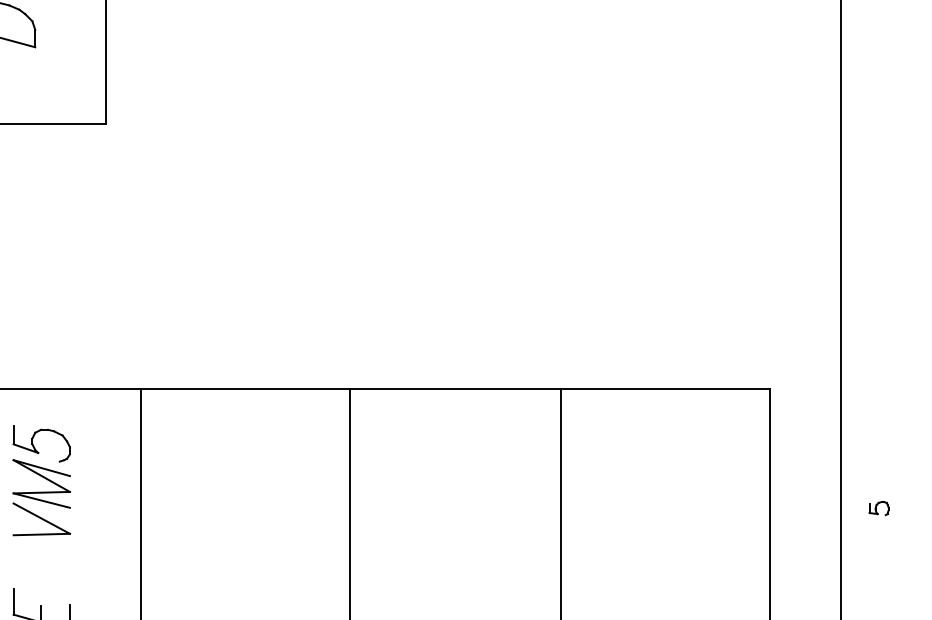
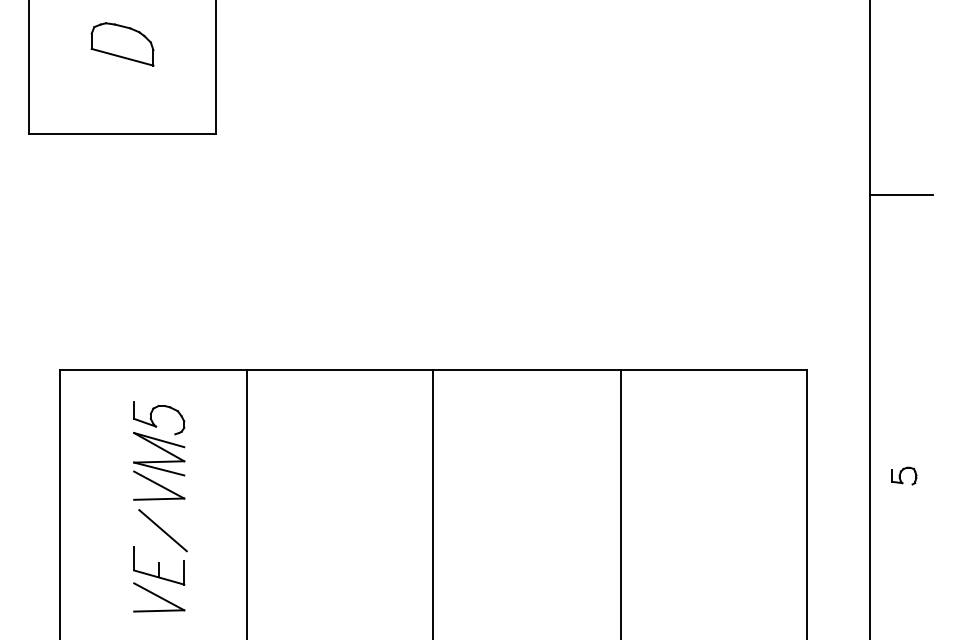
line: (876, 193) -> (901, 195), added
part: (879, 507) -> (904, 475), size x1.43
line: (45, 569) -> (162, 530), added

